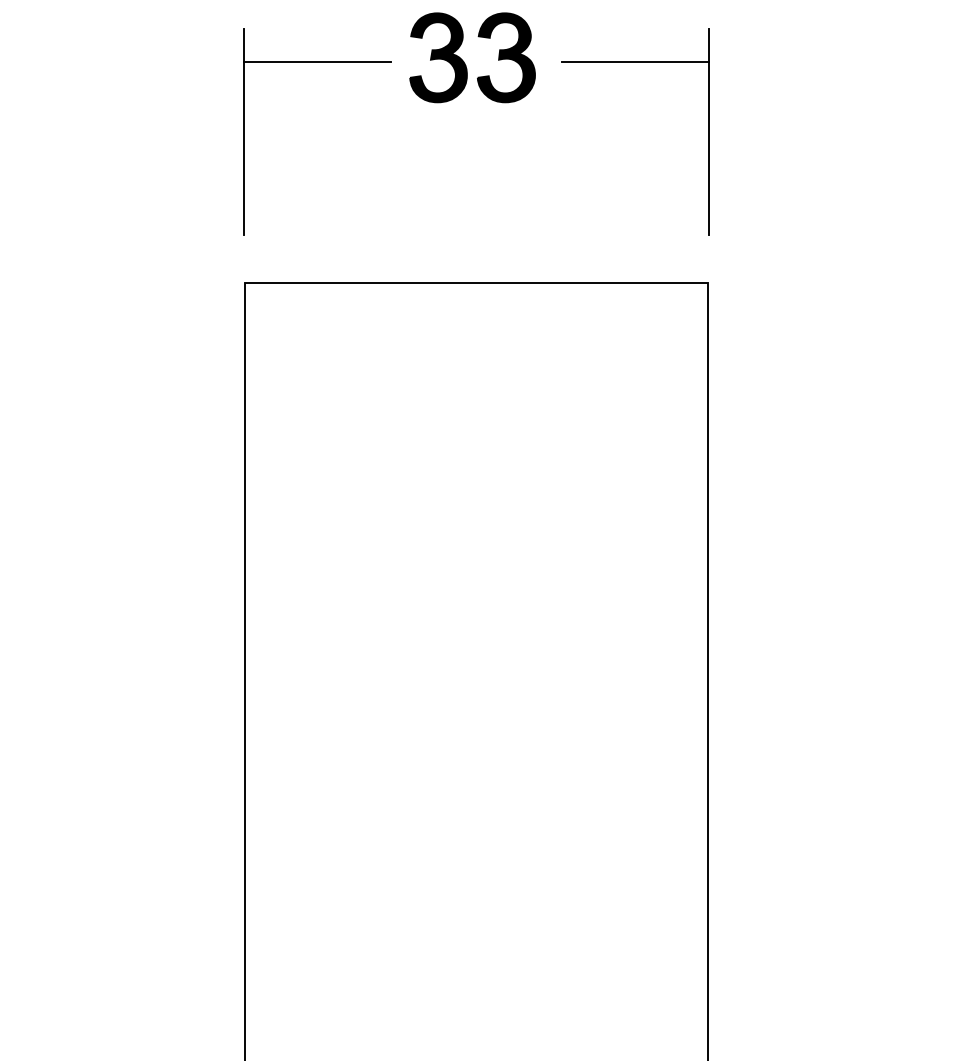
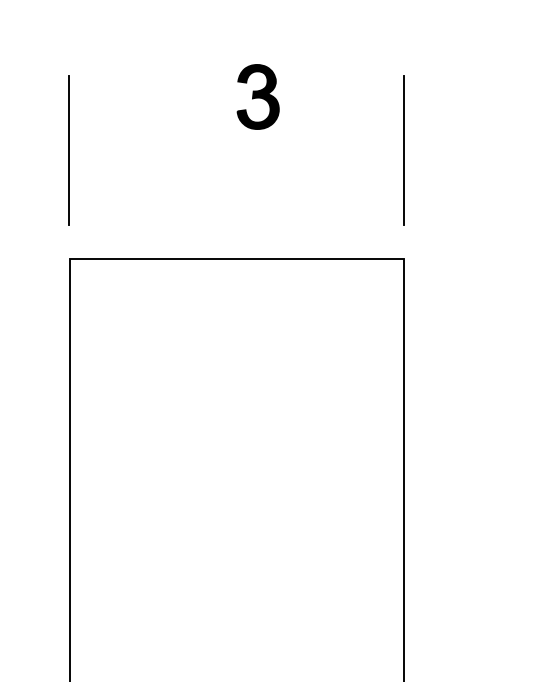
part: (438, 57) -> (209, 96), removed
line: (316, 61) -> (121, 99), removed
line: (635, 61) -> (351, 99), removed

